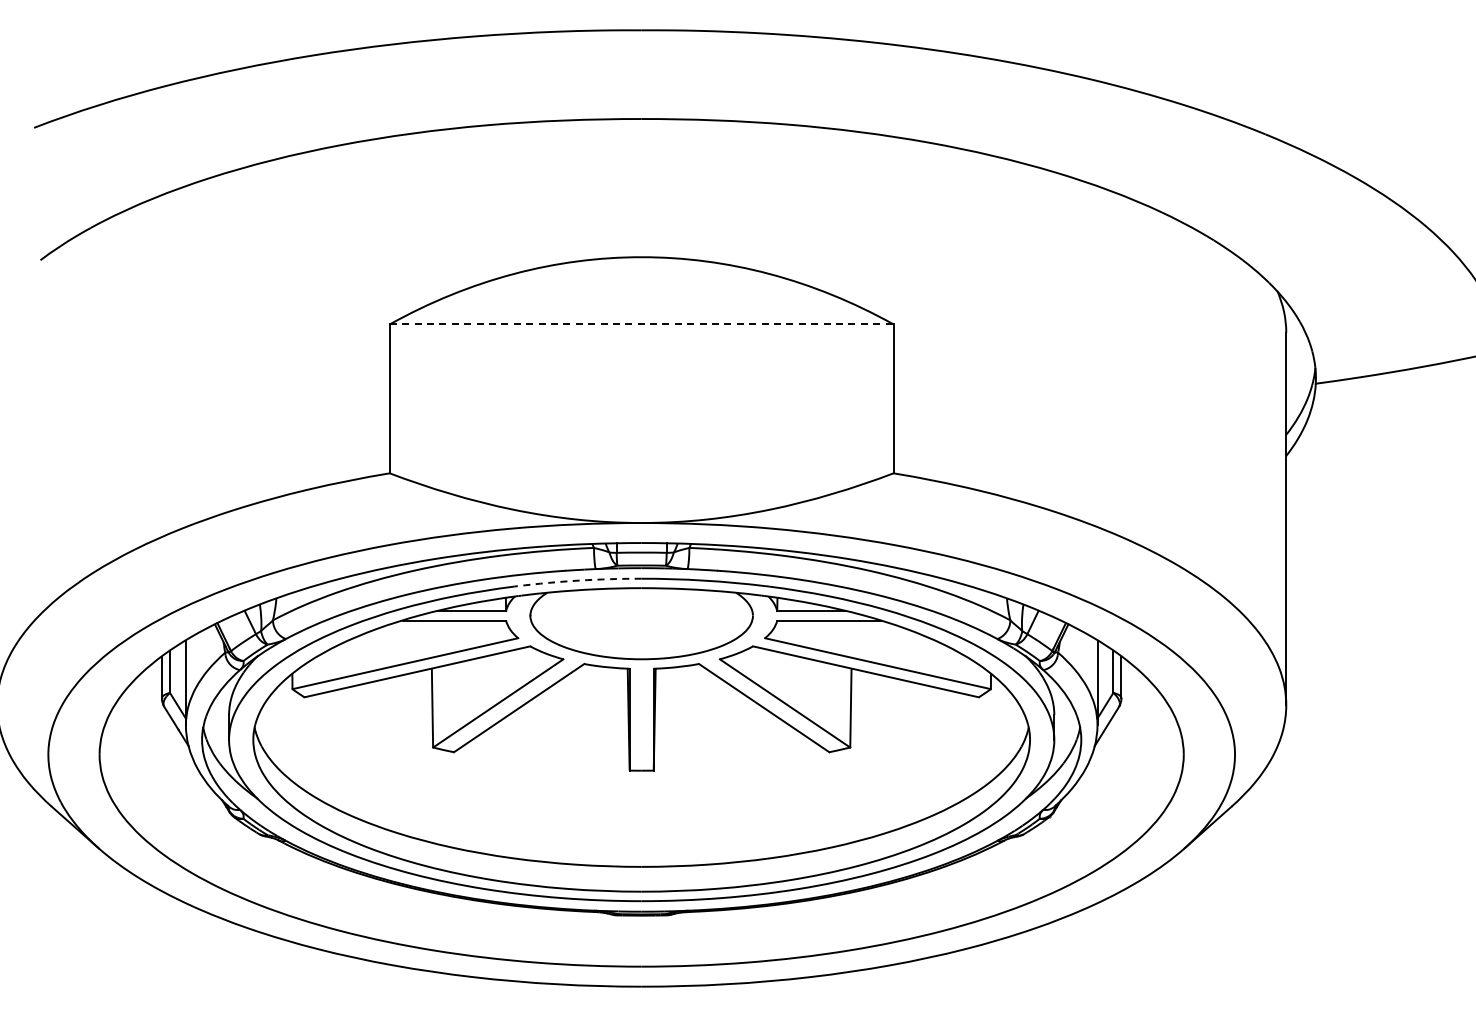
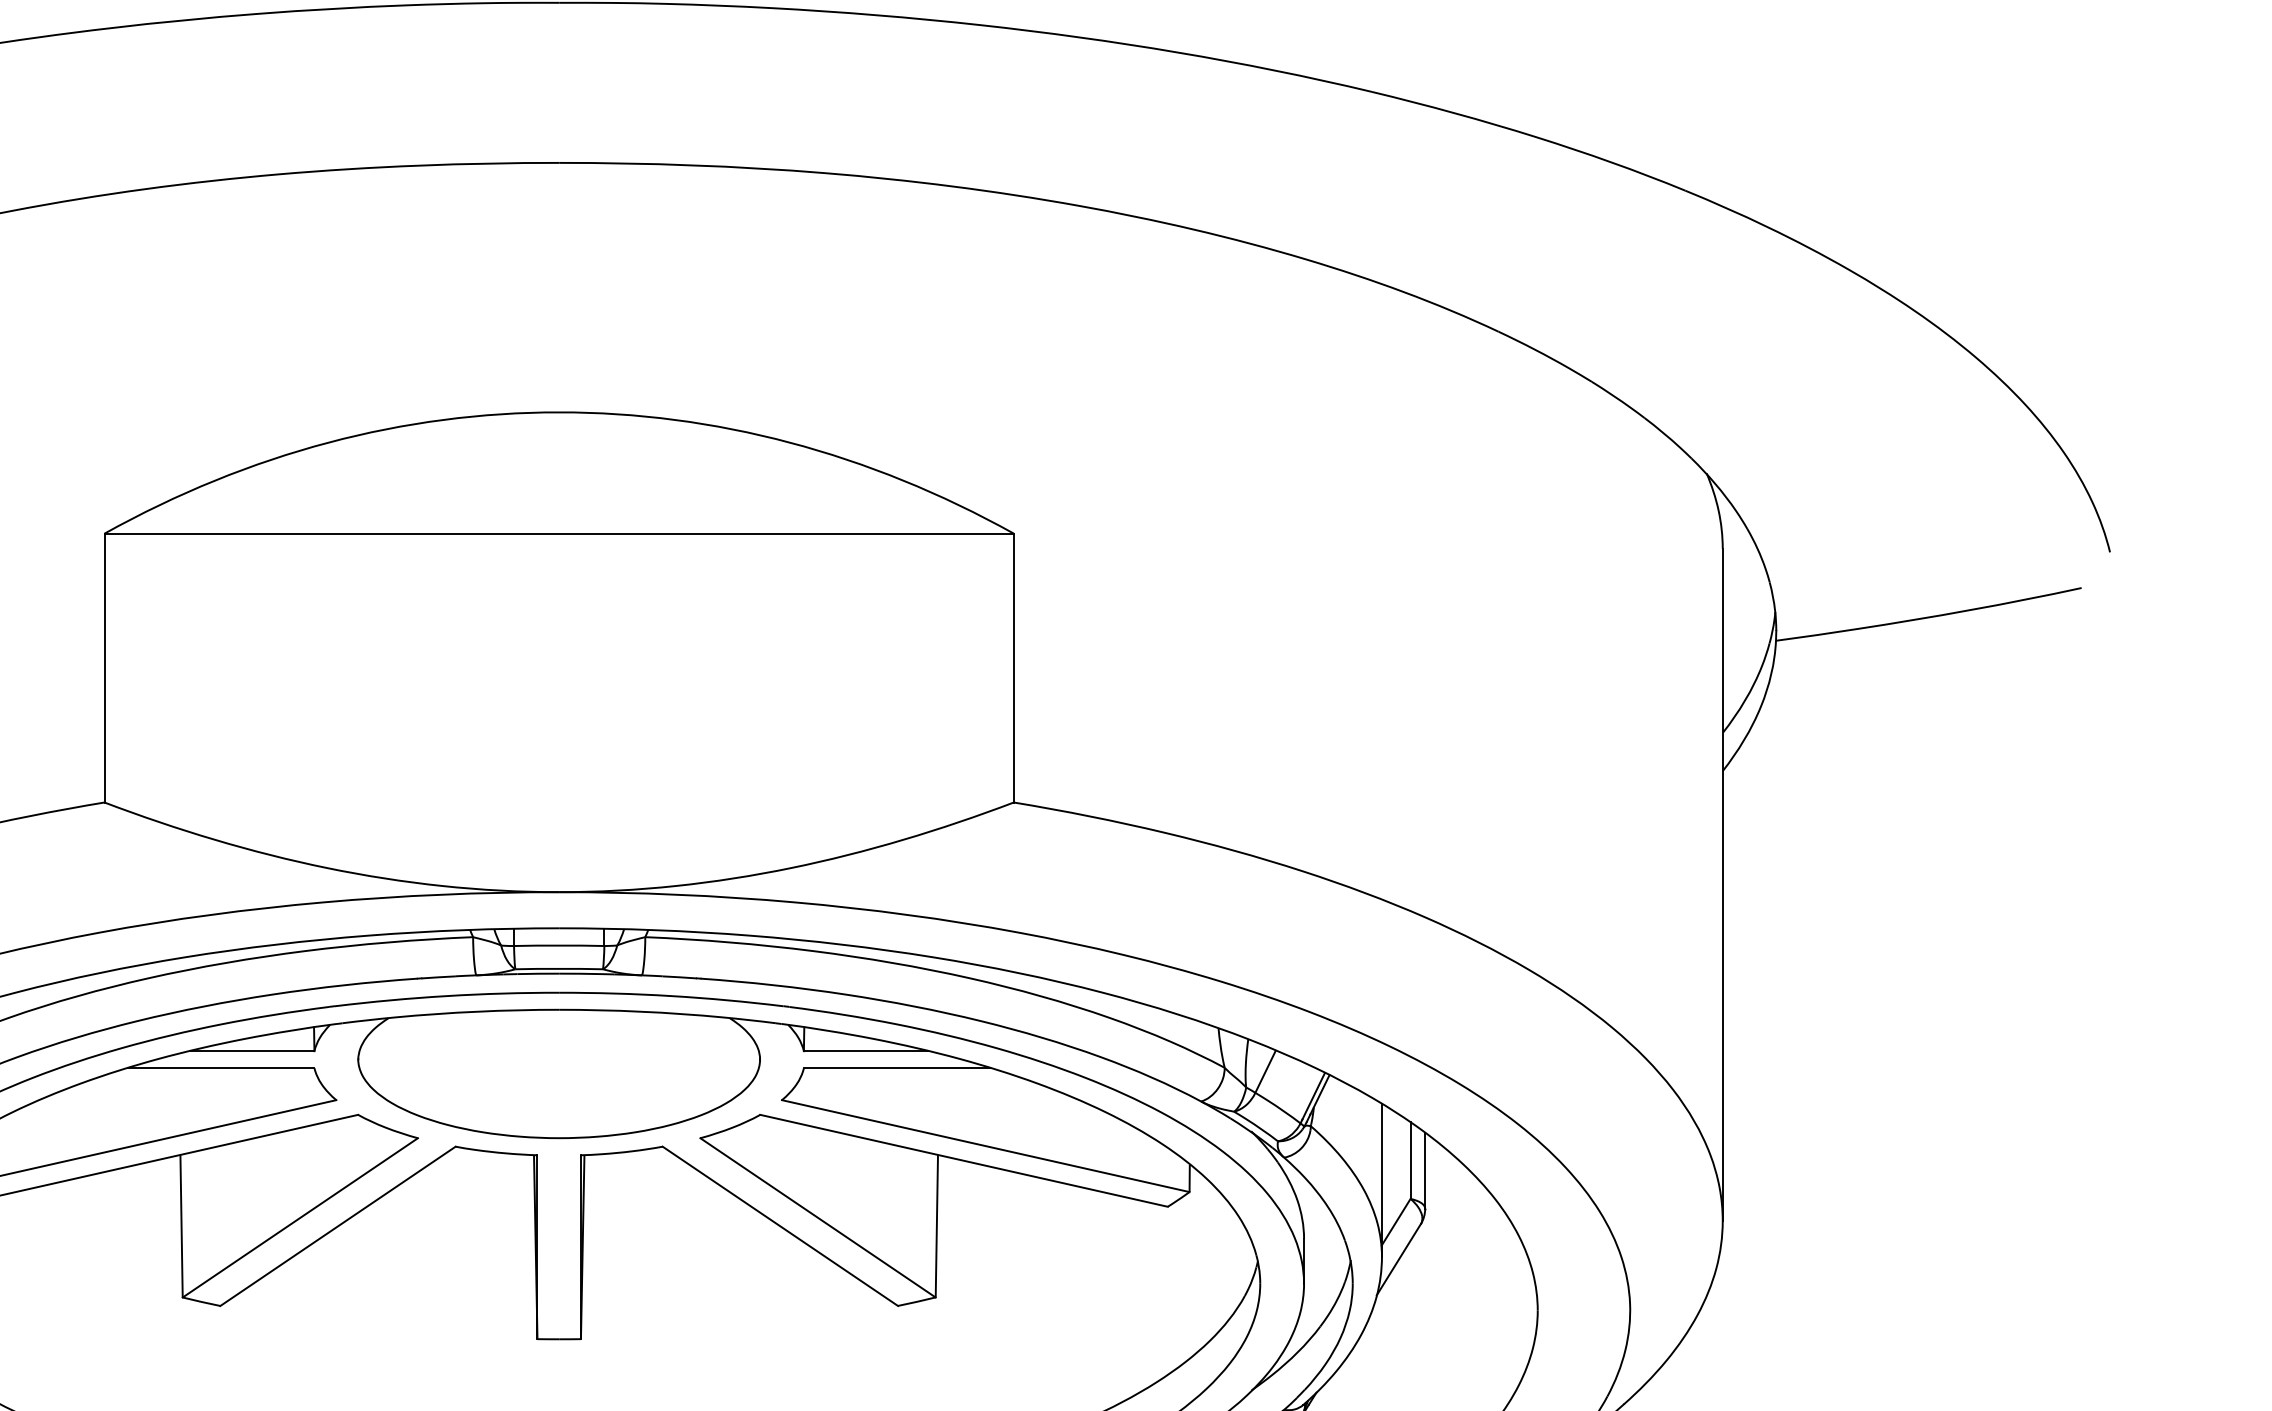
line: (641, 324) -> (558, 533), dashed -> solid
arc: (579, 580) -> (446, 995), dashed -> solid

